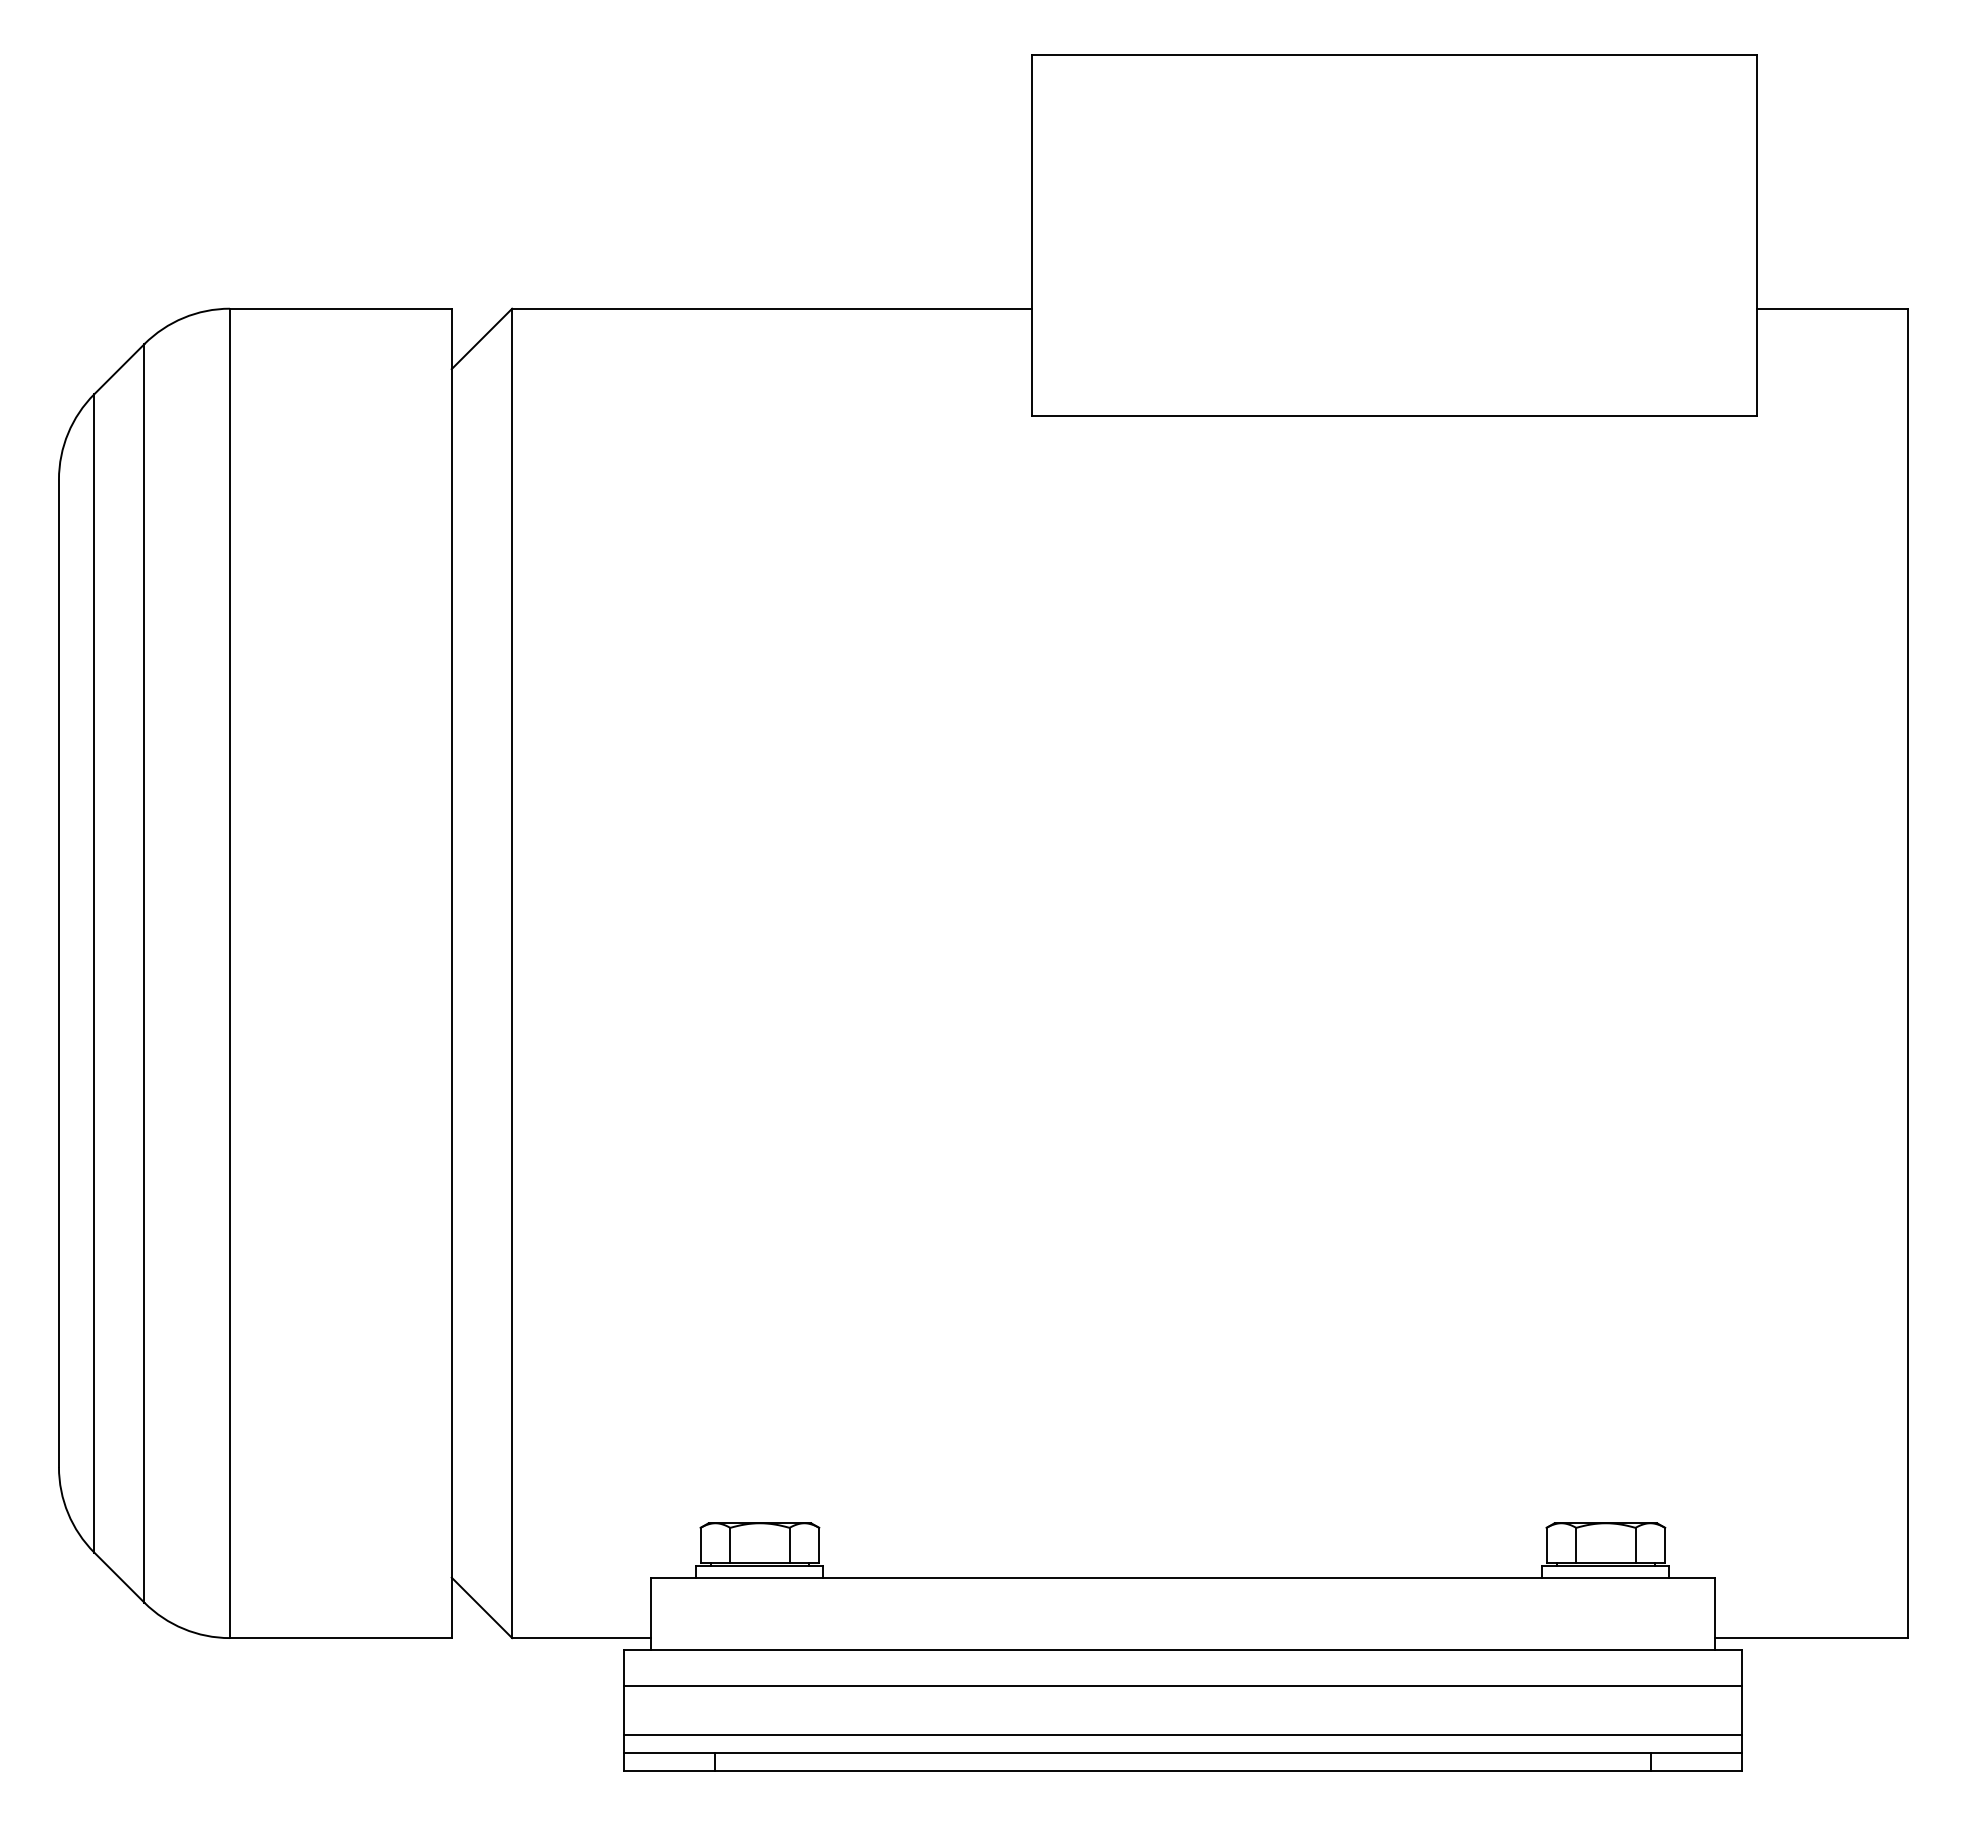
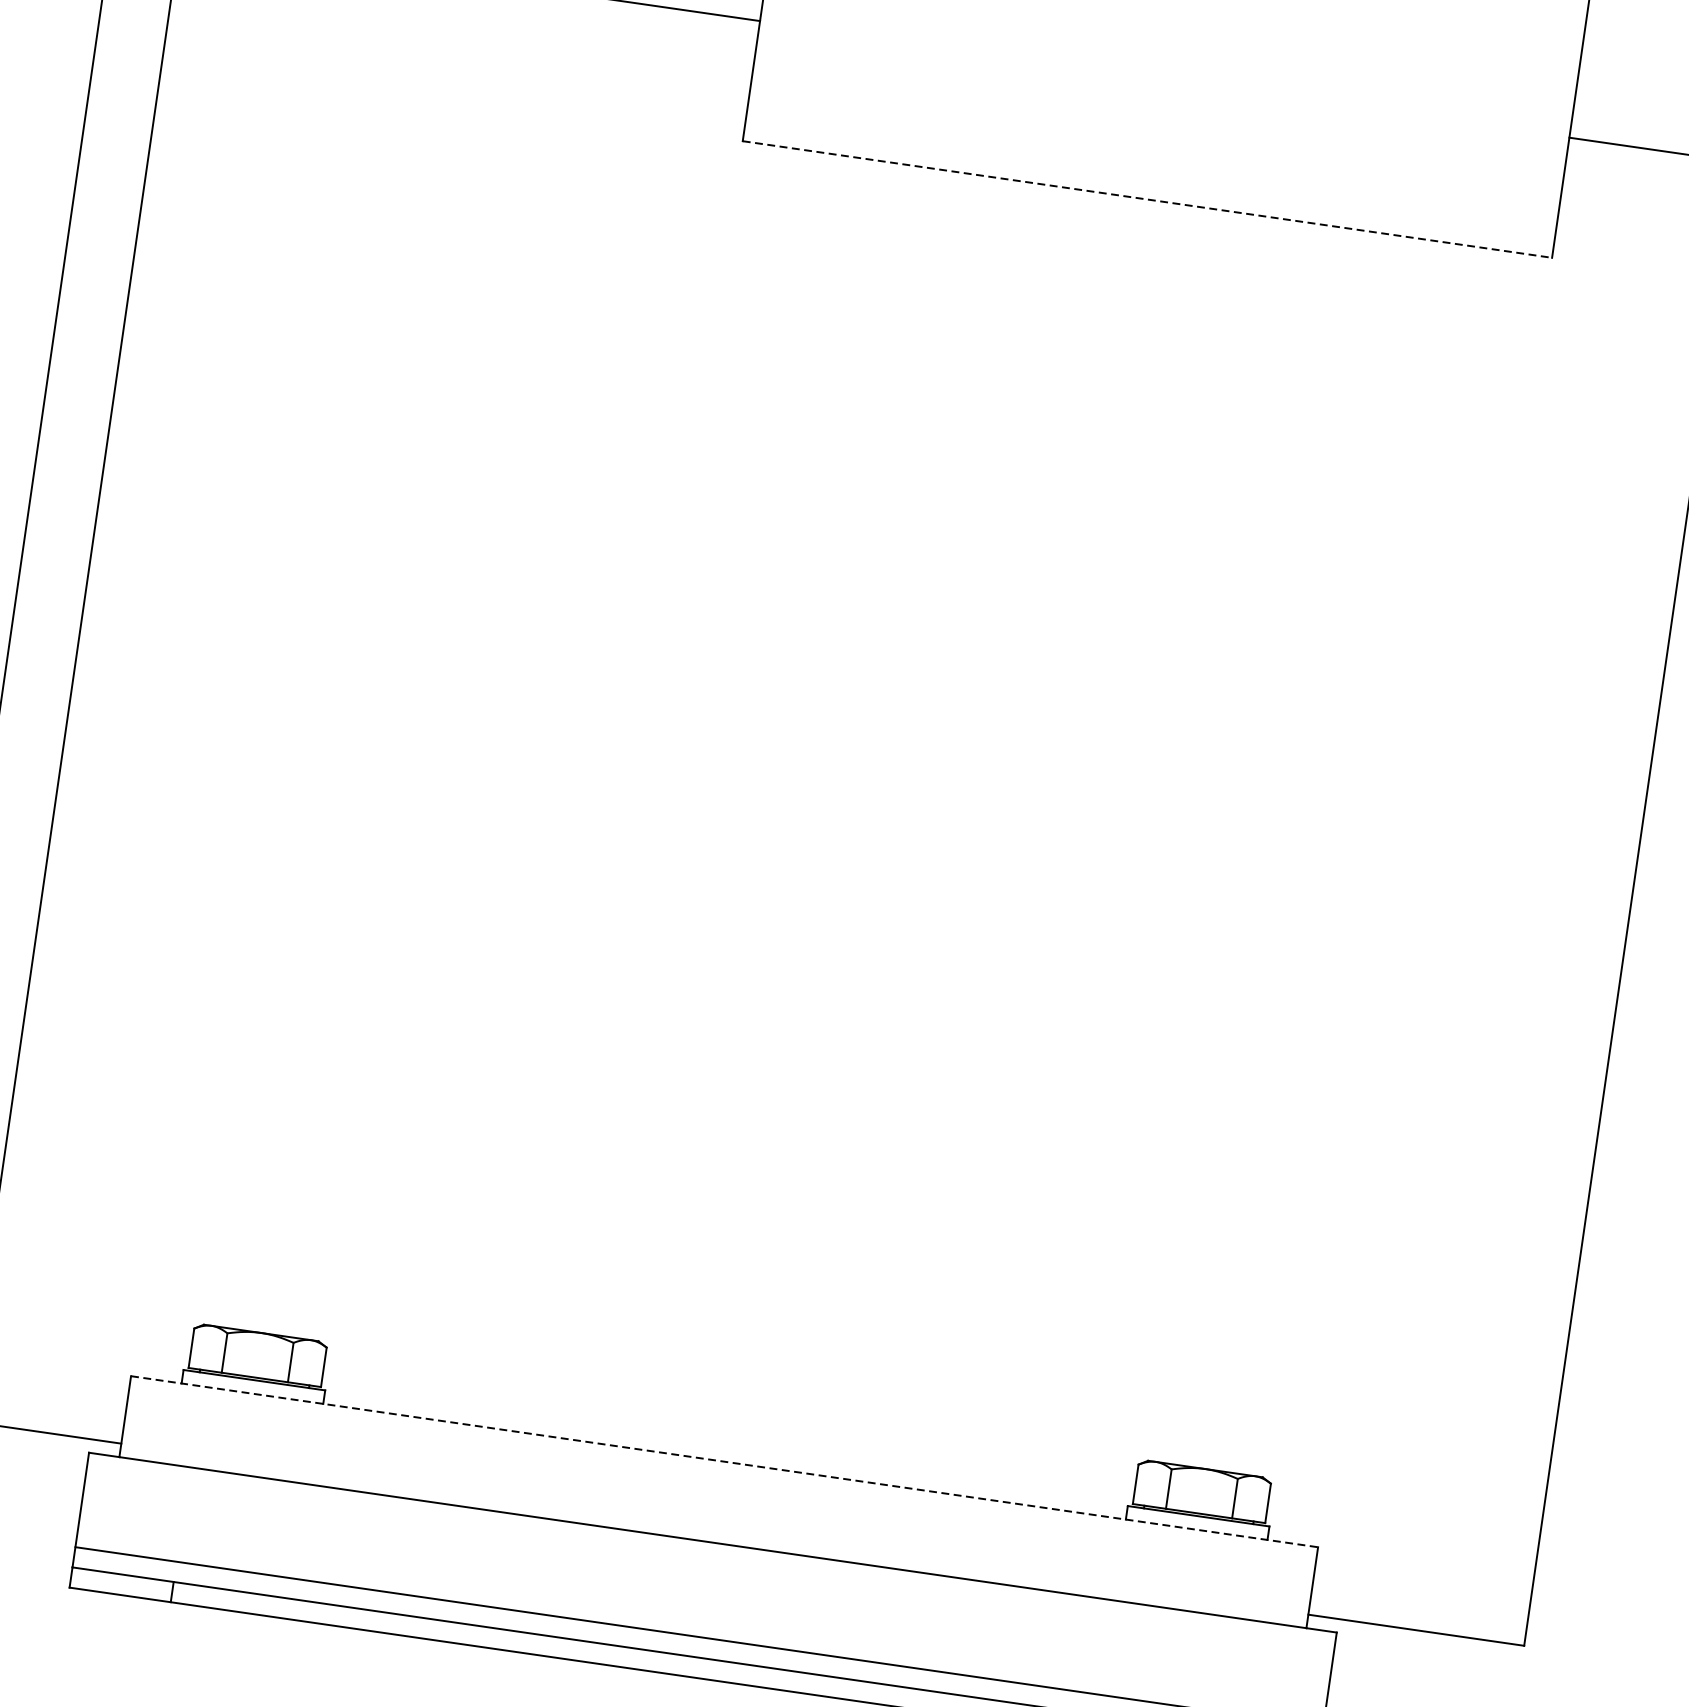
line: (1394, 416) -> (1147, 199), solid -> dashed
line: (1182, 1577) -> (724, 1461), solid -> dashed
line: (1182, 1686) -> (706, 1583), removed

